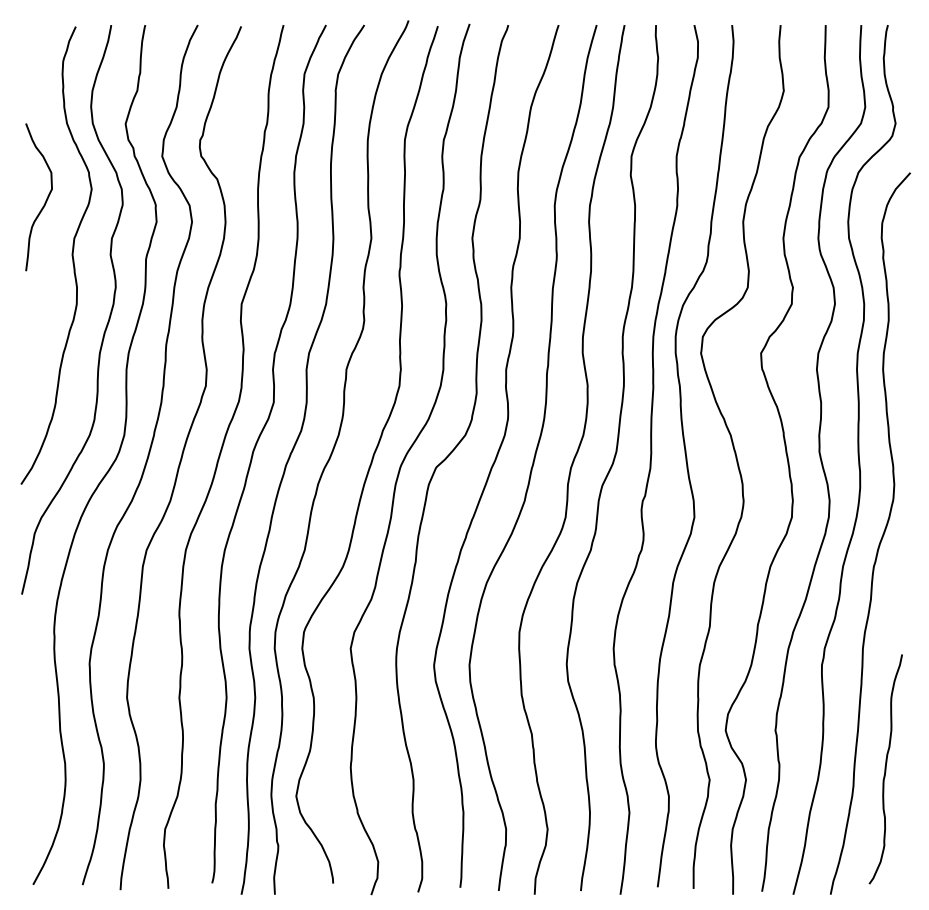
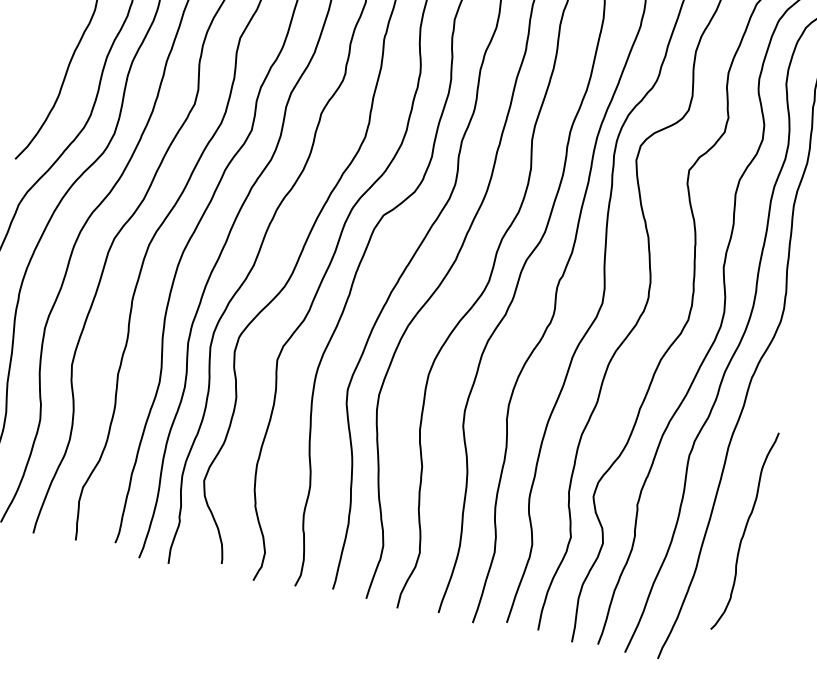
curve: (885, 769) -> (744, 531), moved

